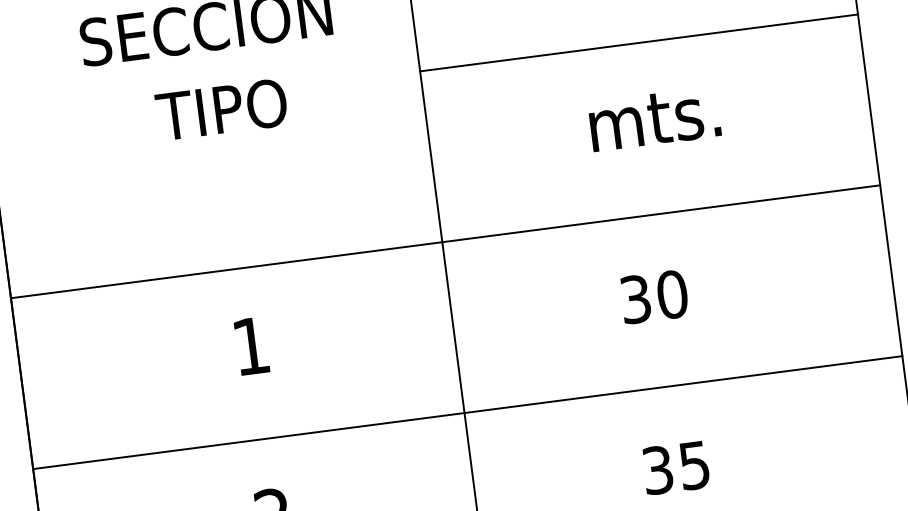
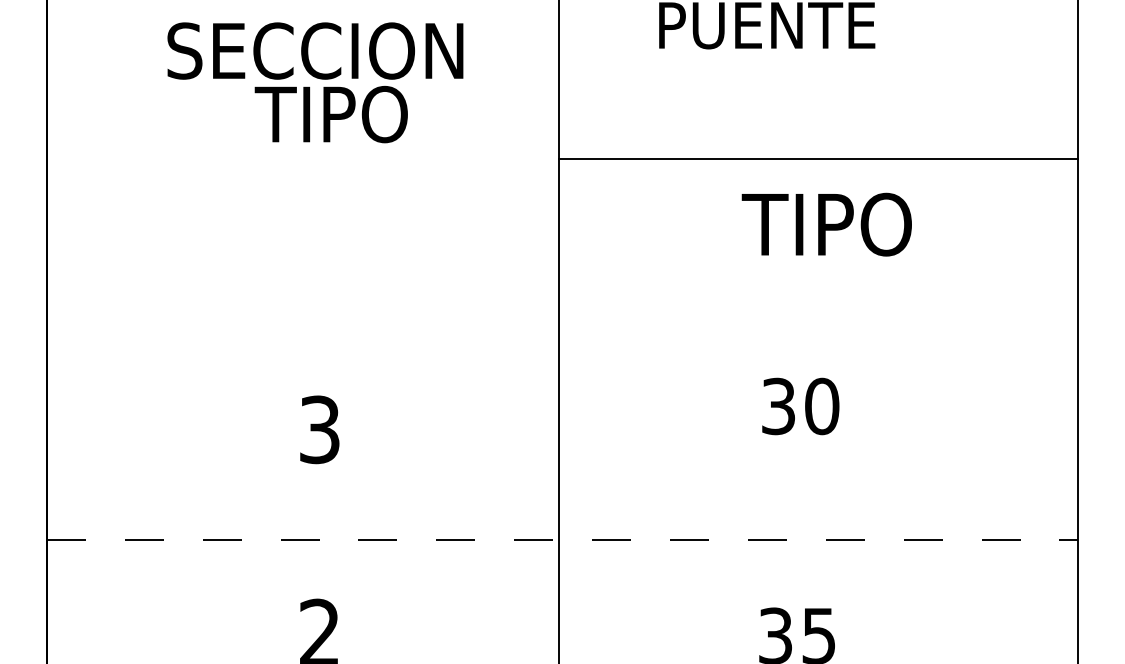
line: (639, 42) -> (818, 158), moved
text: (221, 109) -> (330, 114), moved
text: (655, 117) -> (826, 224), mts. -> TIPO
line: (445, 241) -> (562, 337), removed
text: (654, 297) -> (800, 406), moved
text: (250, 346) -> (319, 429), 1 -> 3
line: (467, 413) -> (562, 540), solid -> dashed

